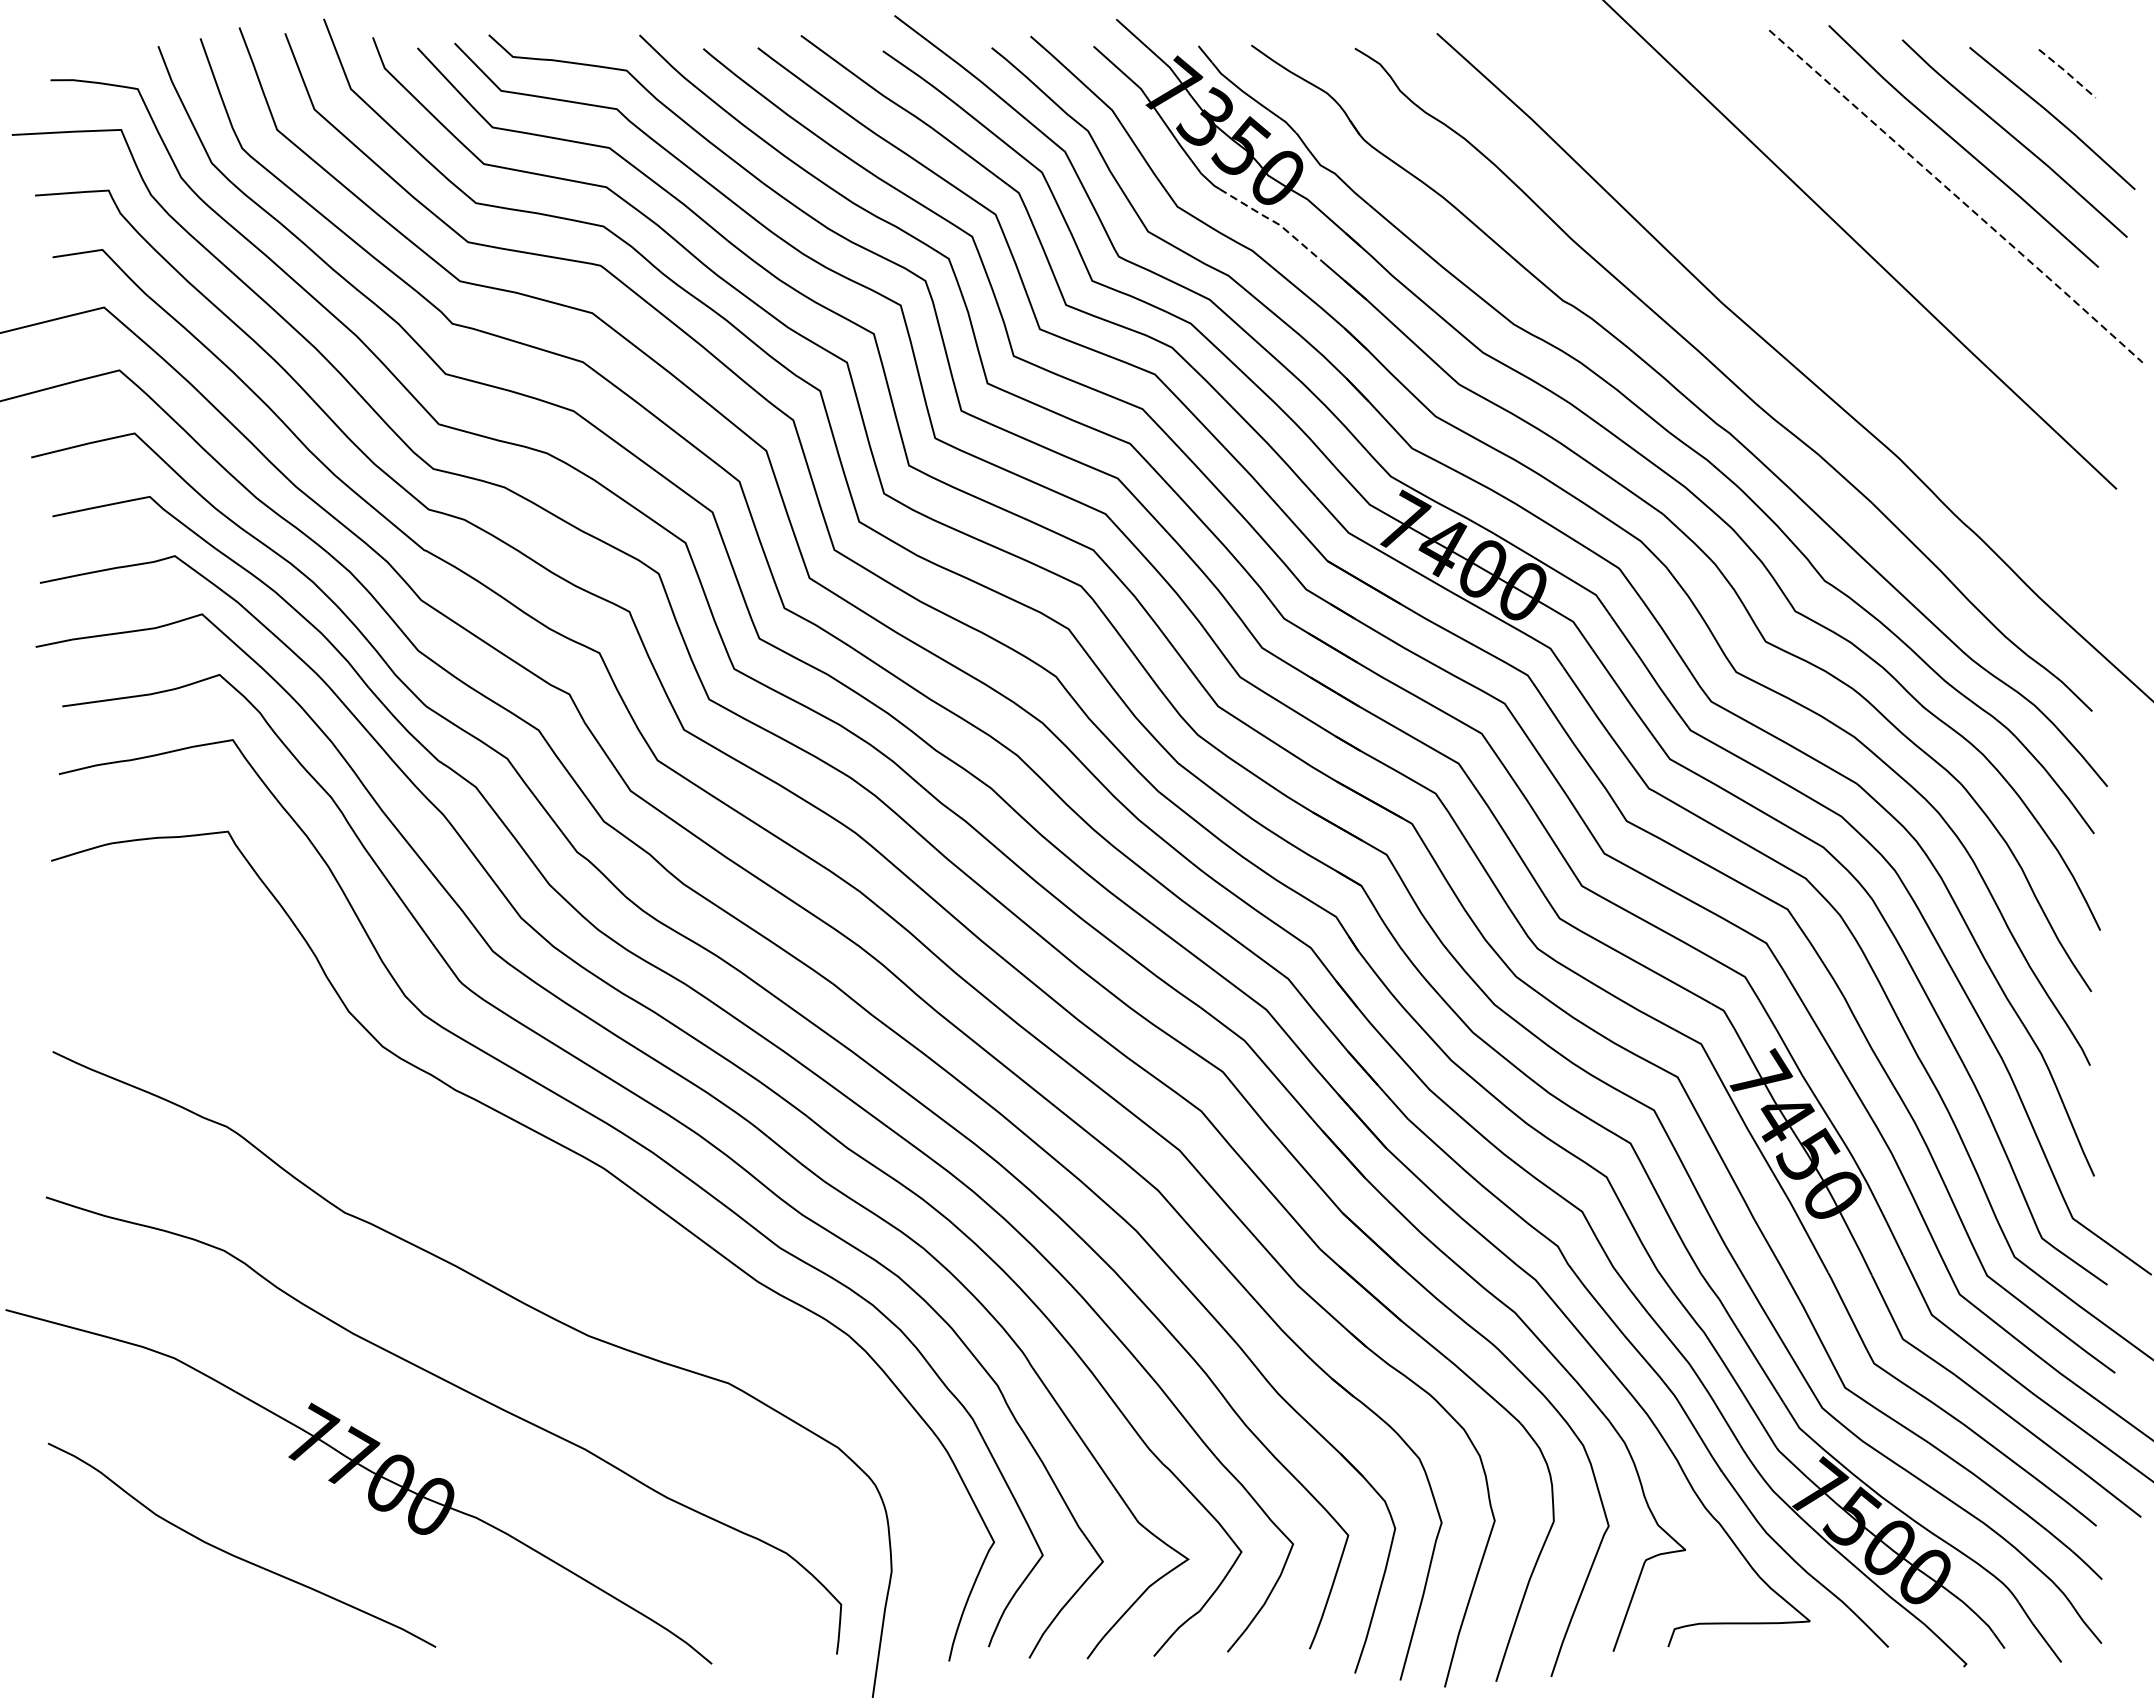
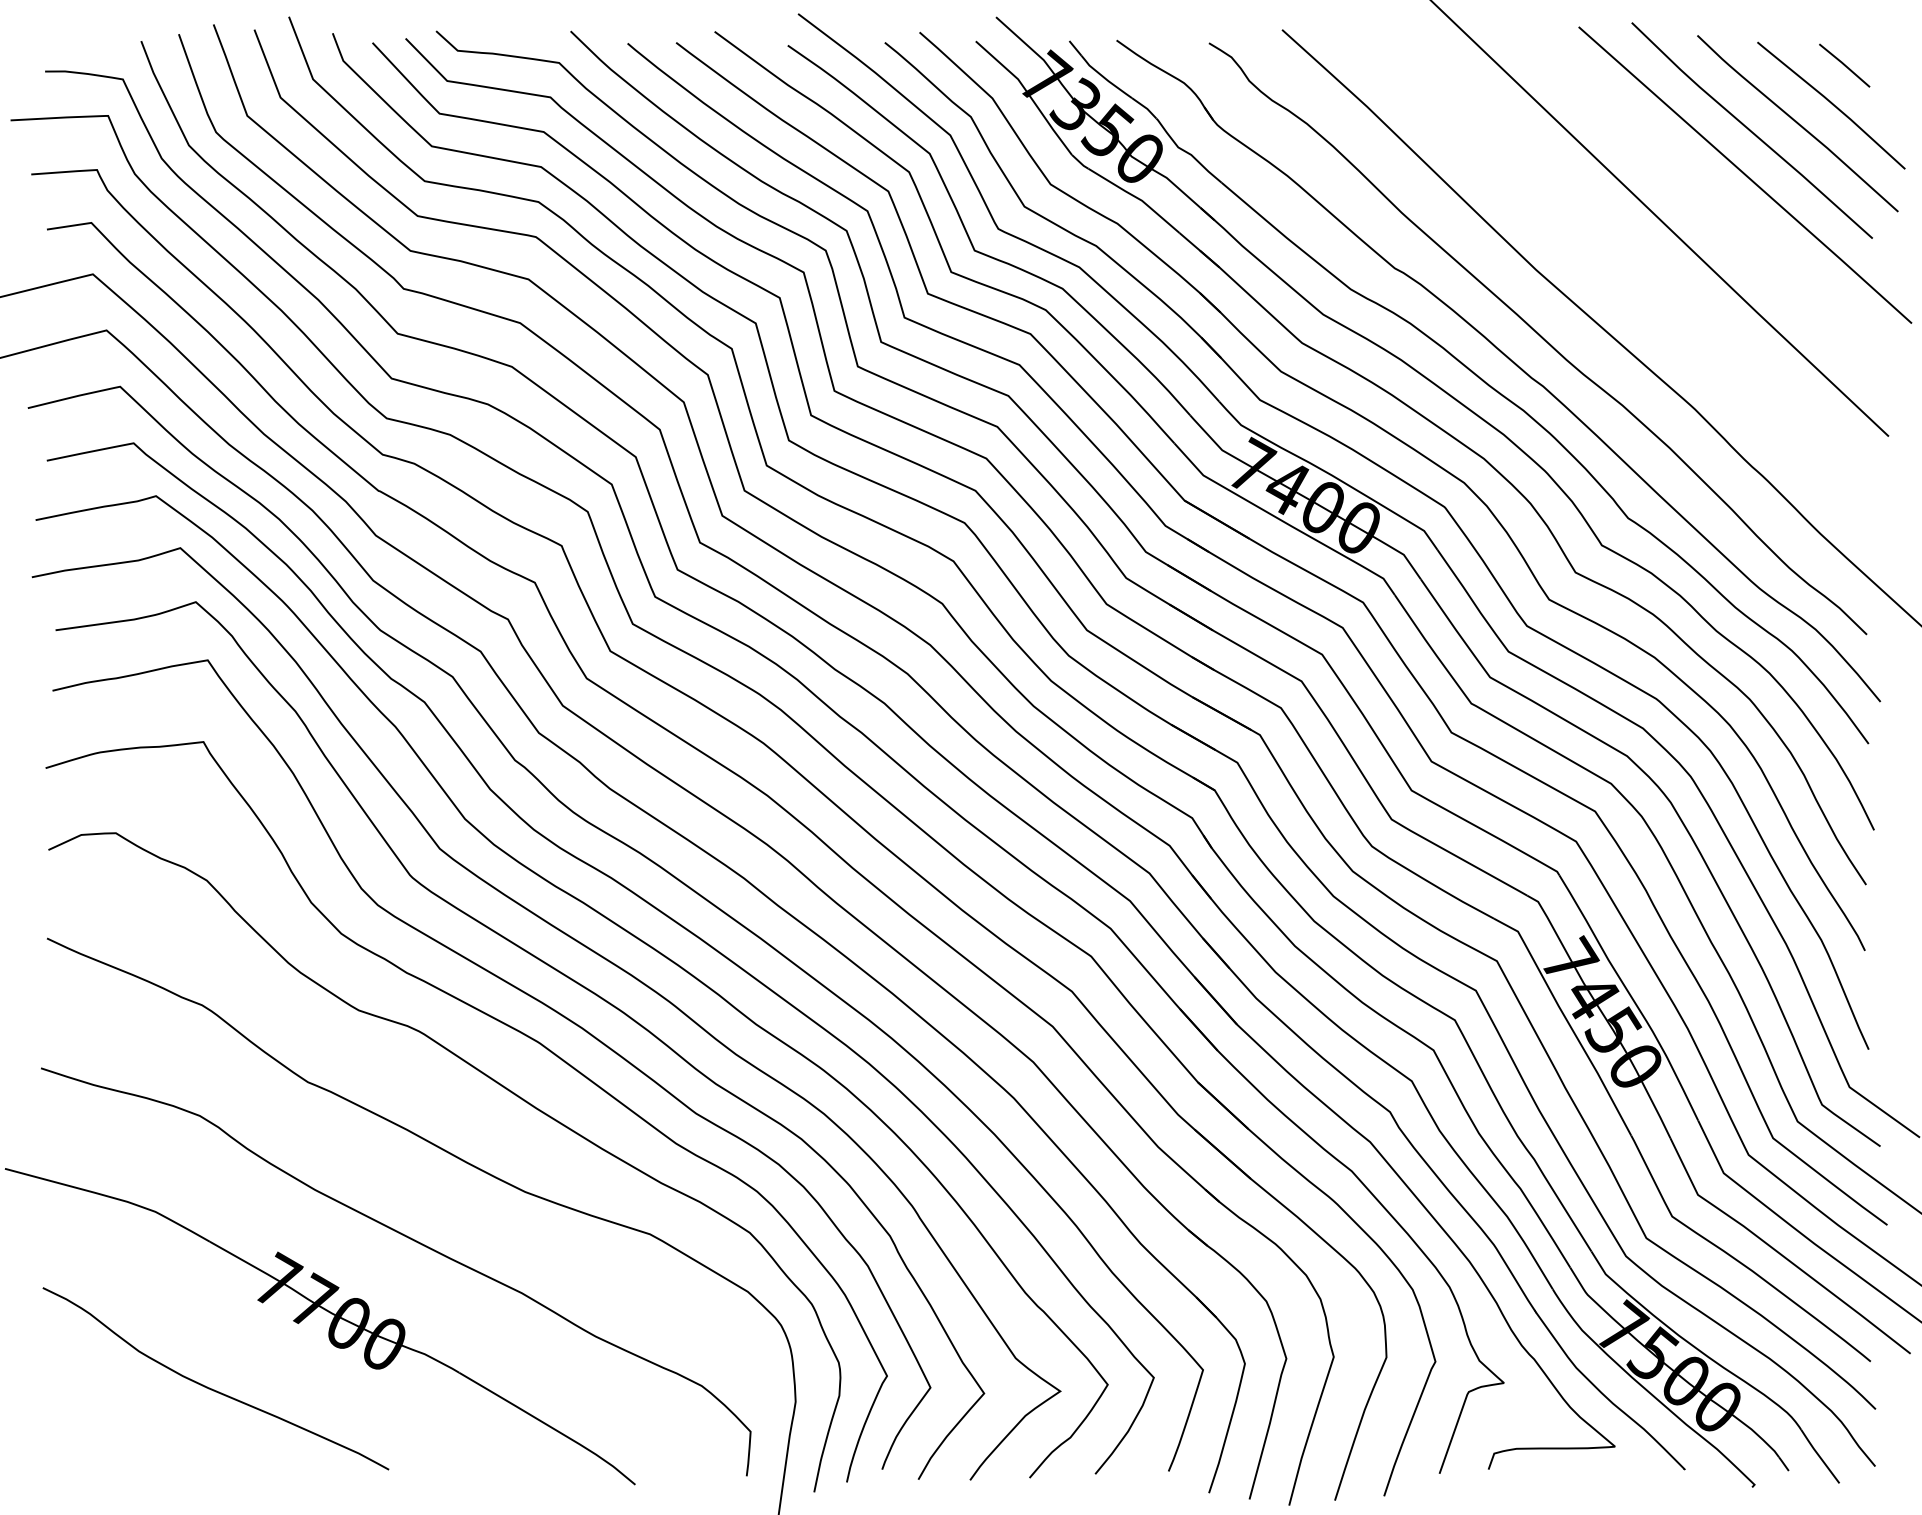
line: (2067, 73) -> (1844, 65), dashed -> solid
line: (1956, 196) -> (1745, 175), dashed -> solid
line: (1273, 221) -> (1136, 197), dashed -> solid
curve: (556, 1214) -> (496, 1083), added

